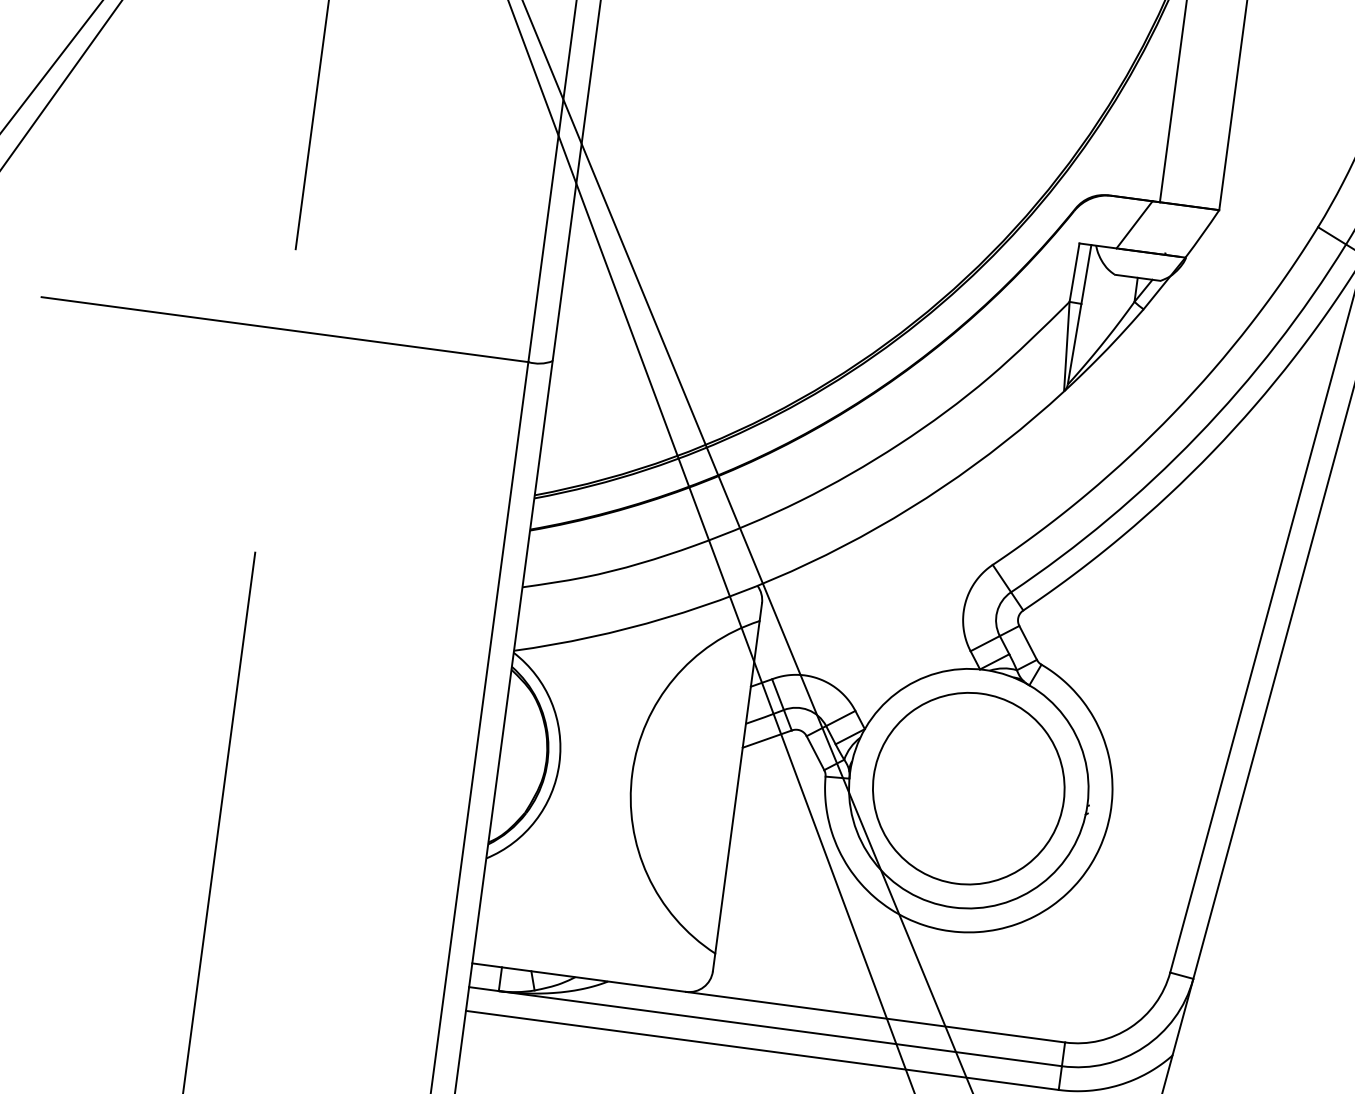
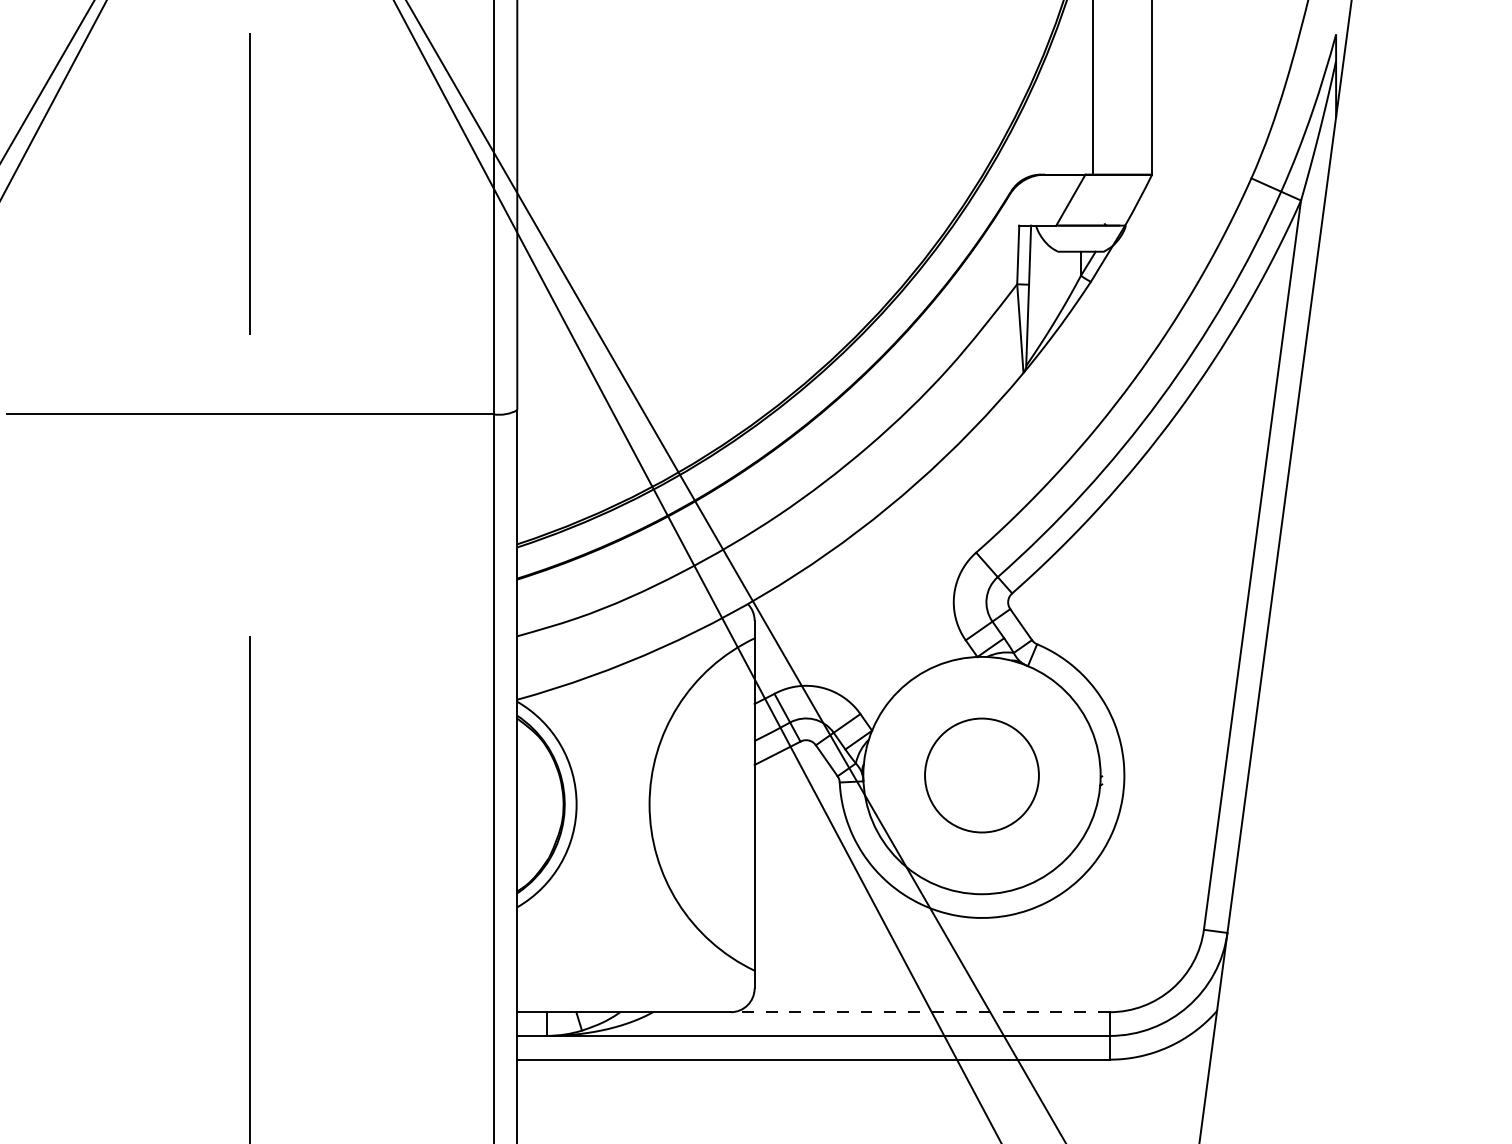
part: (968, 788) -> (981, 775), size x0.6
line: (874, 1017) -> (919, 1012), solid -> dashed

